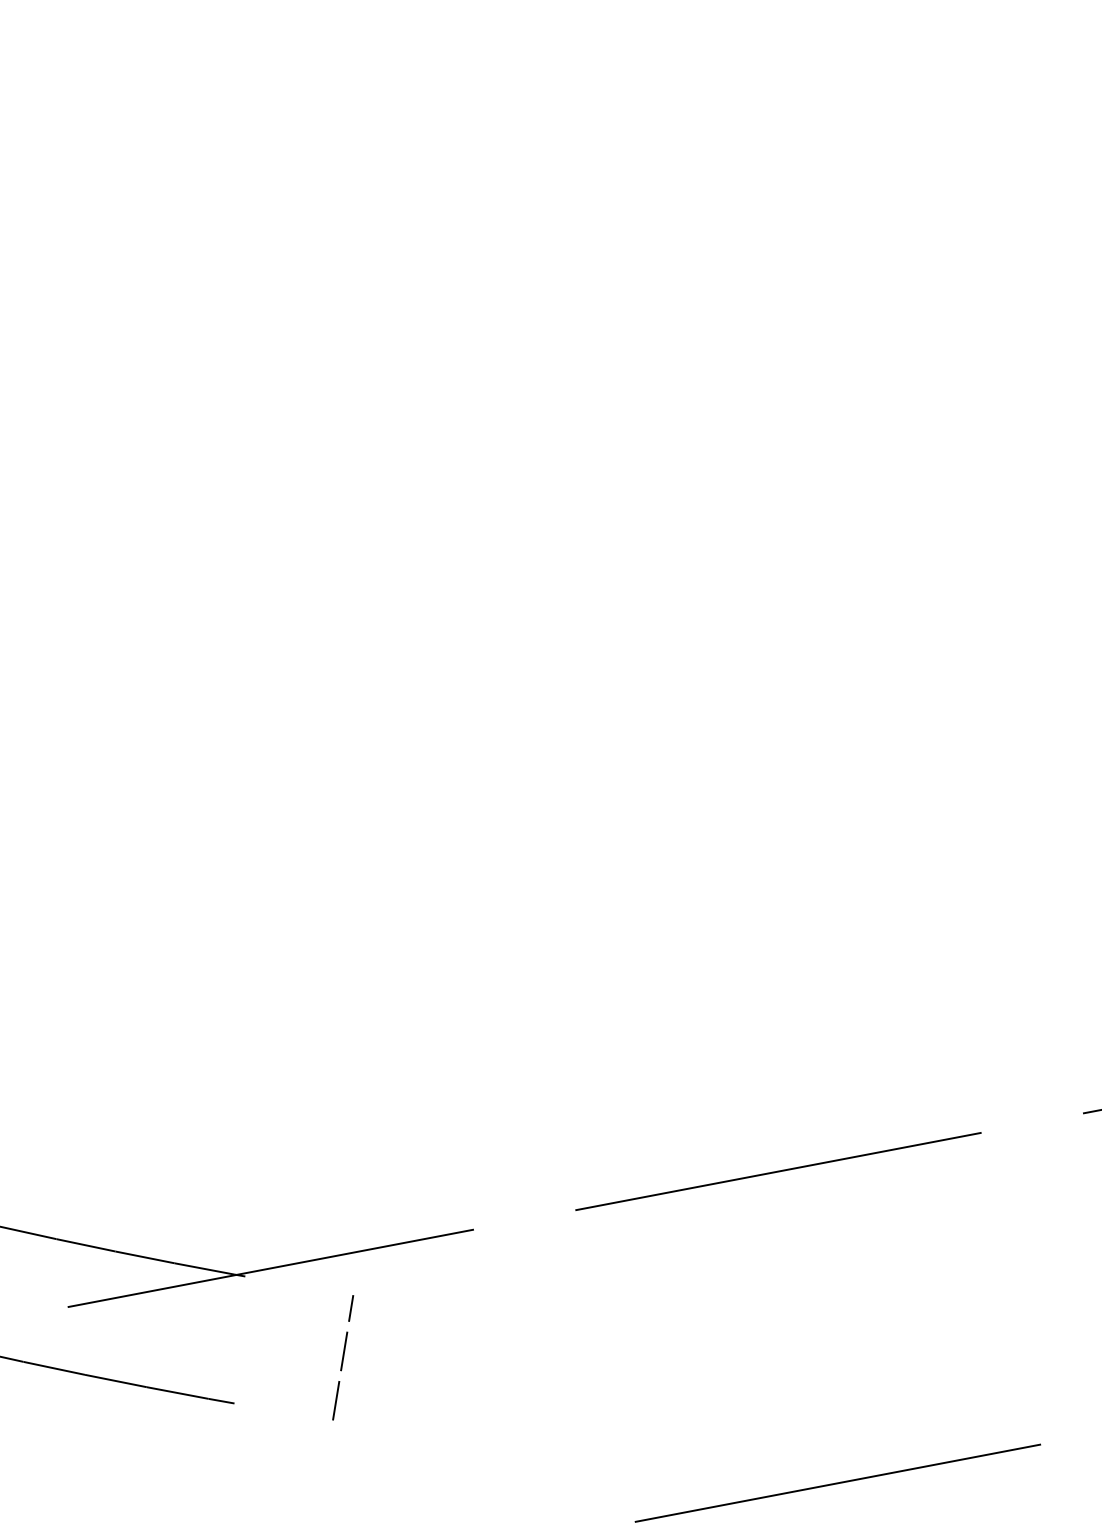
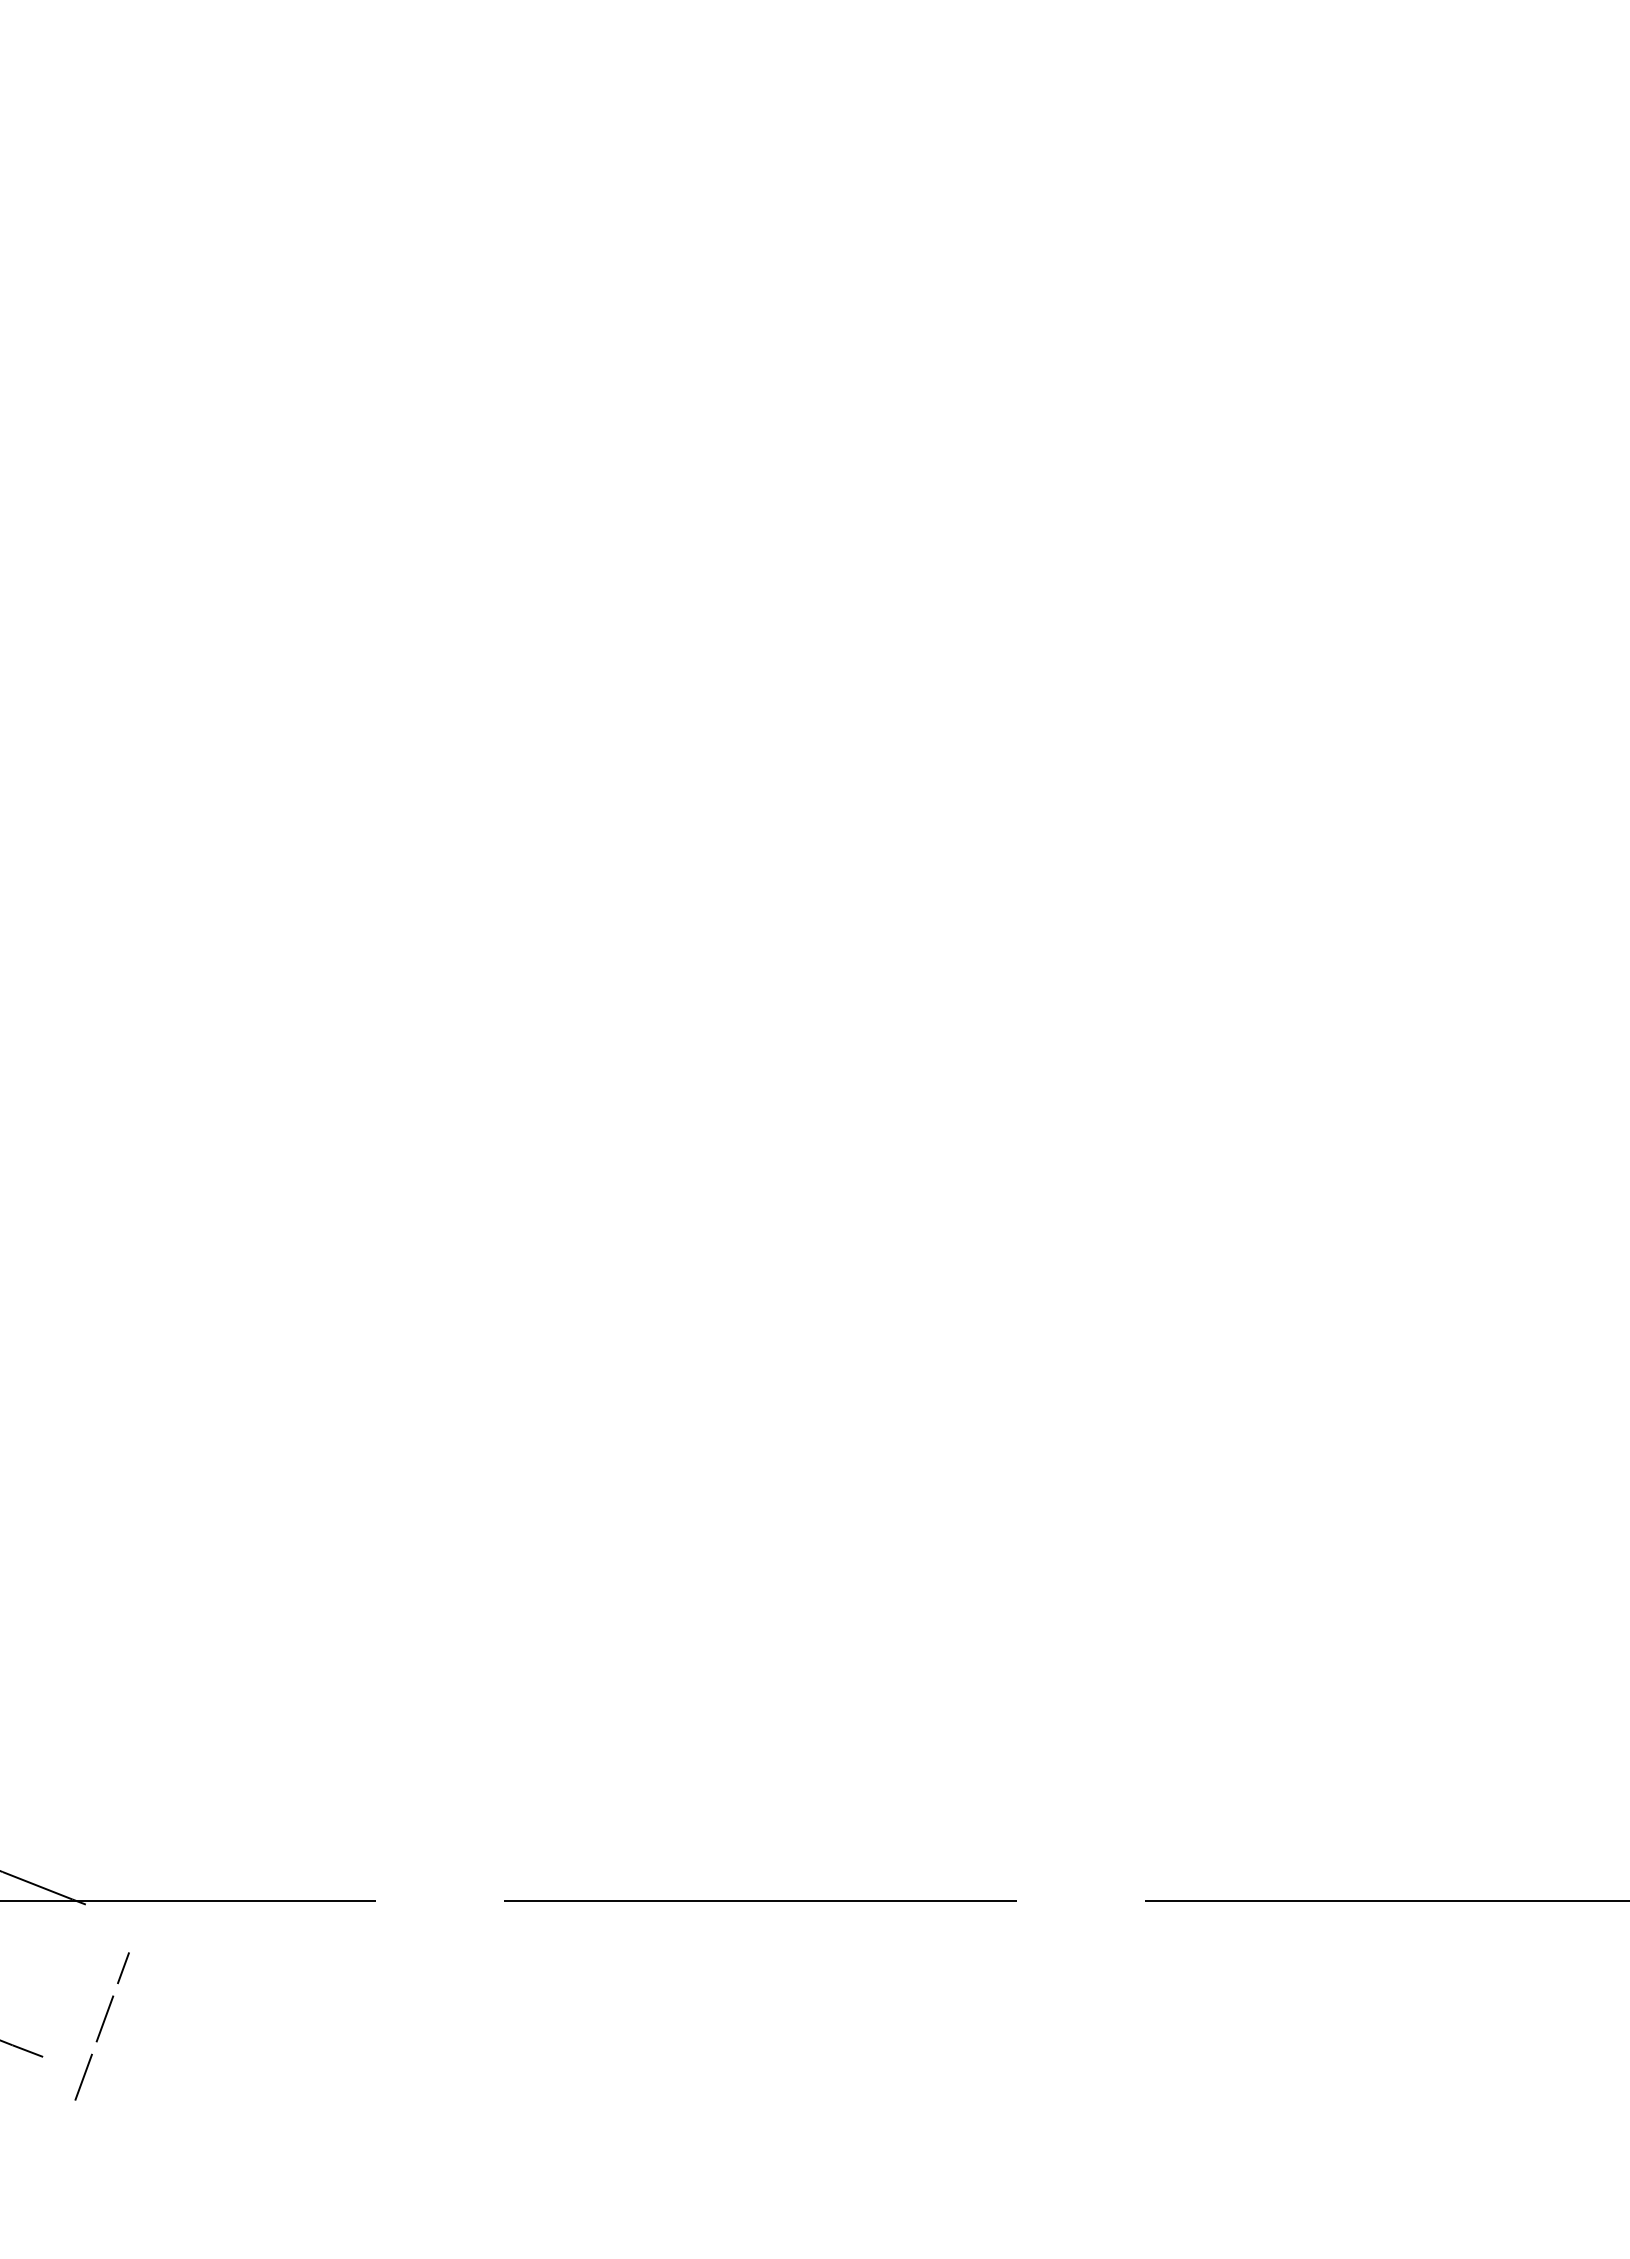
line: (342, 1357) -> (101, 2026), moved

